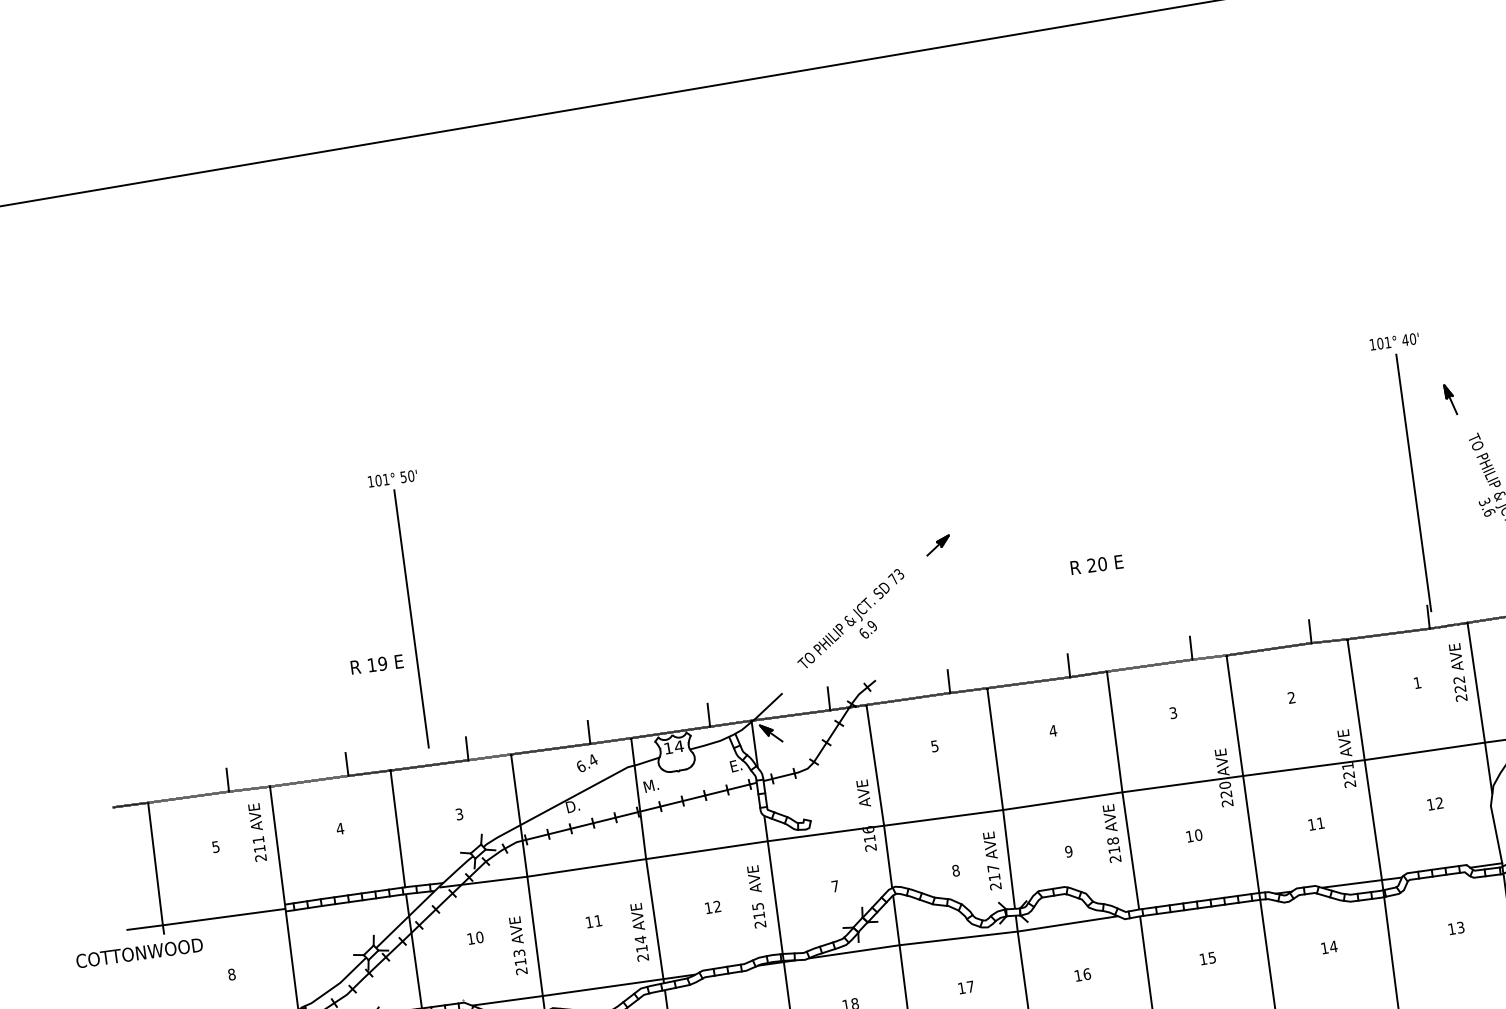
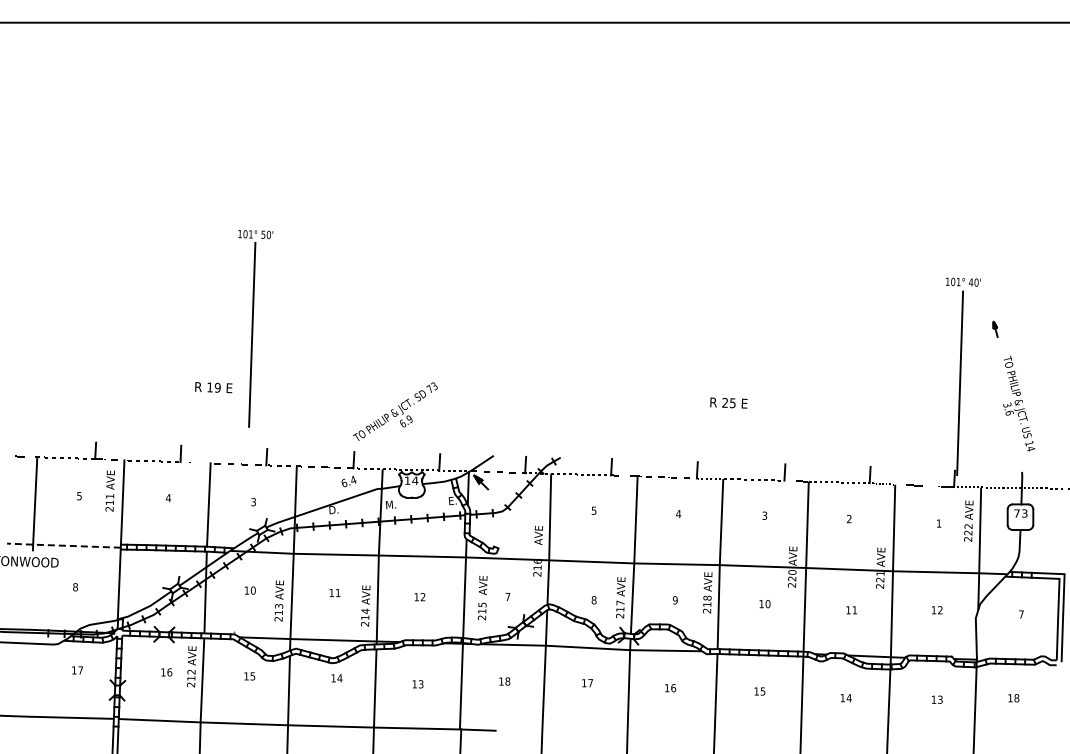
part: (1450, 399) -> (995, 329), size x0.7
part: (937, 545) -> (619, 370), removed
text: (1102, 564) -> (732, 403), 20 -> 25
part: (414, 609) -> (255, 328), moved
text: (850, 618) -> (395, 411), moved
text: (756, 896) -> (482, 597), moved
line: (205, 919) -> (63, 545), solid -> dashed

